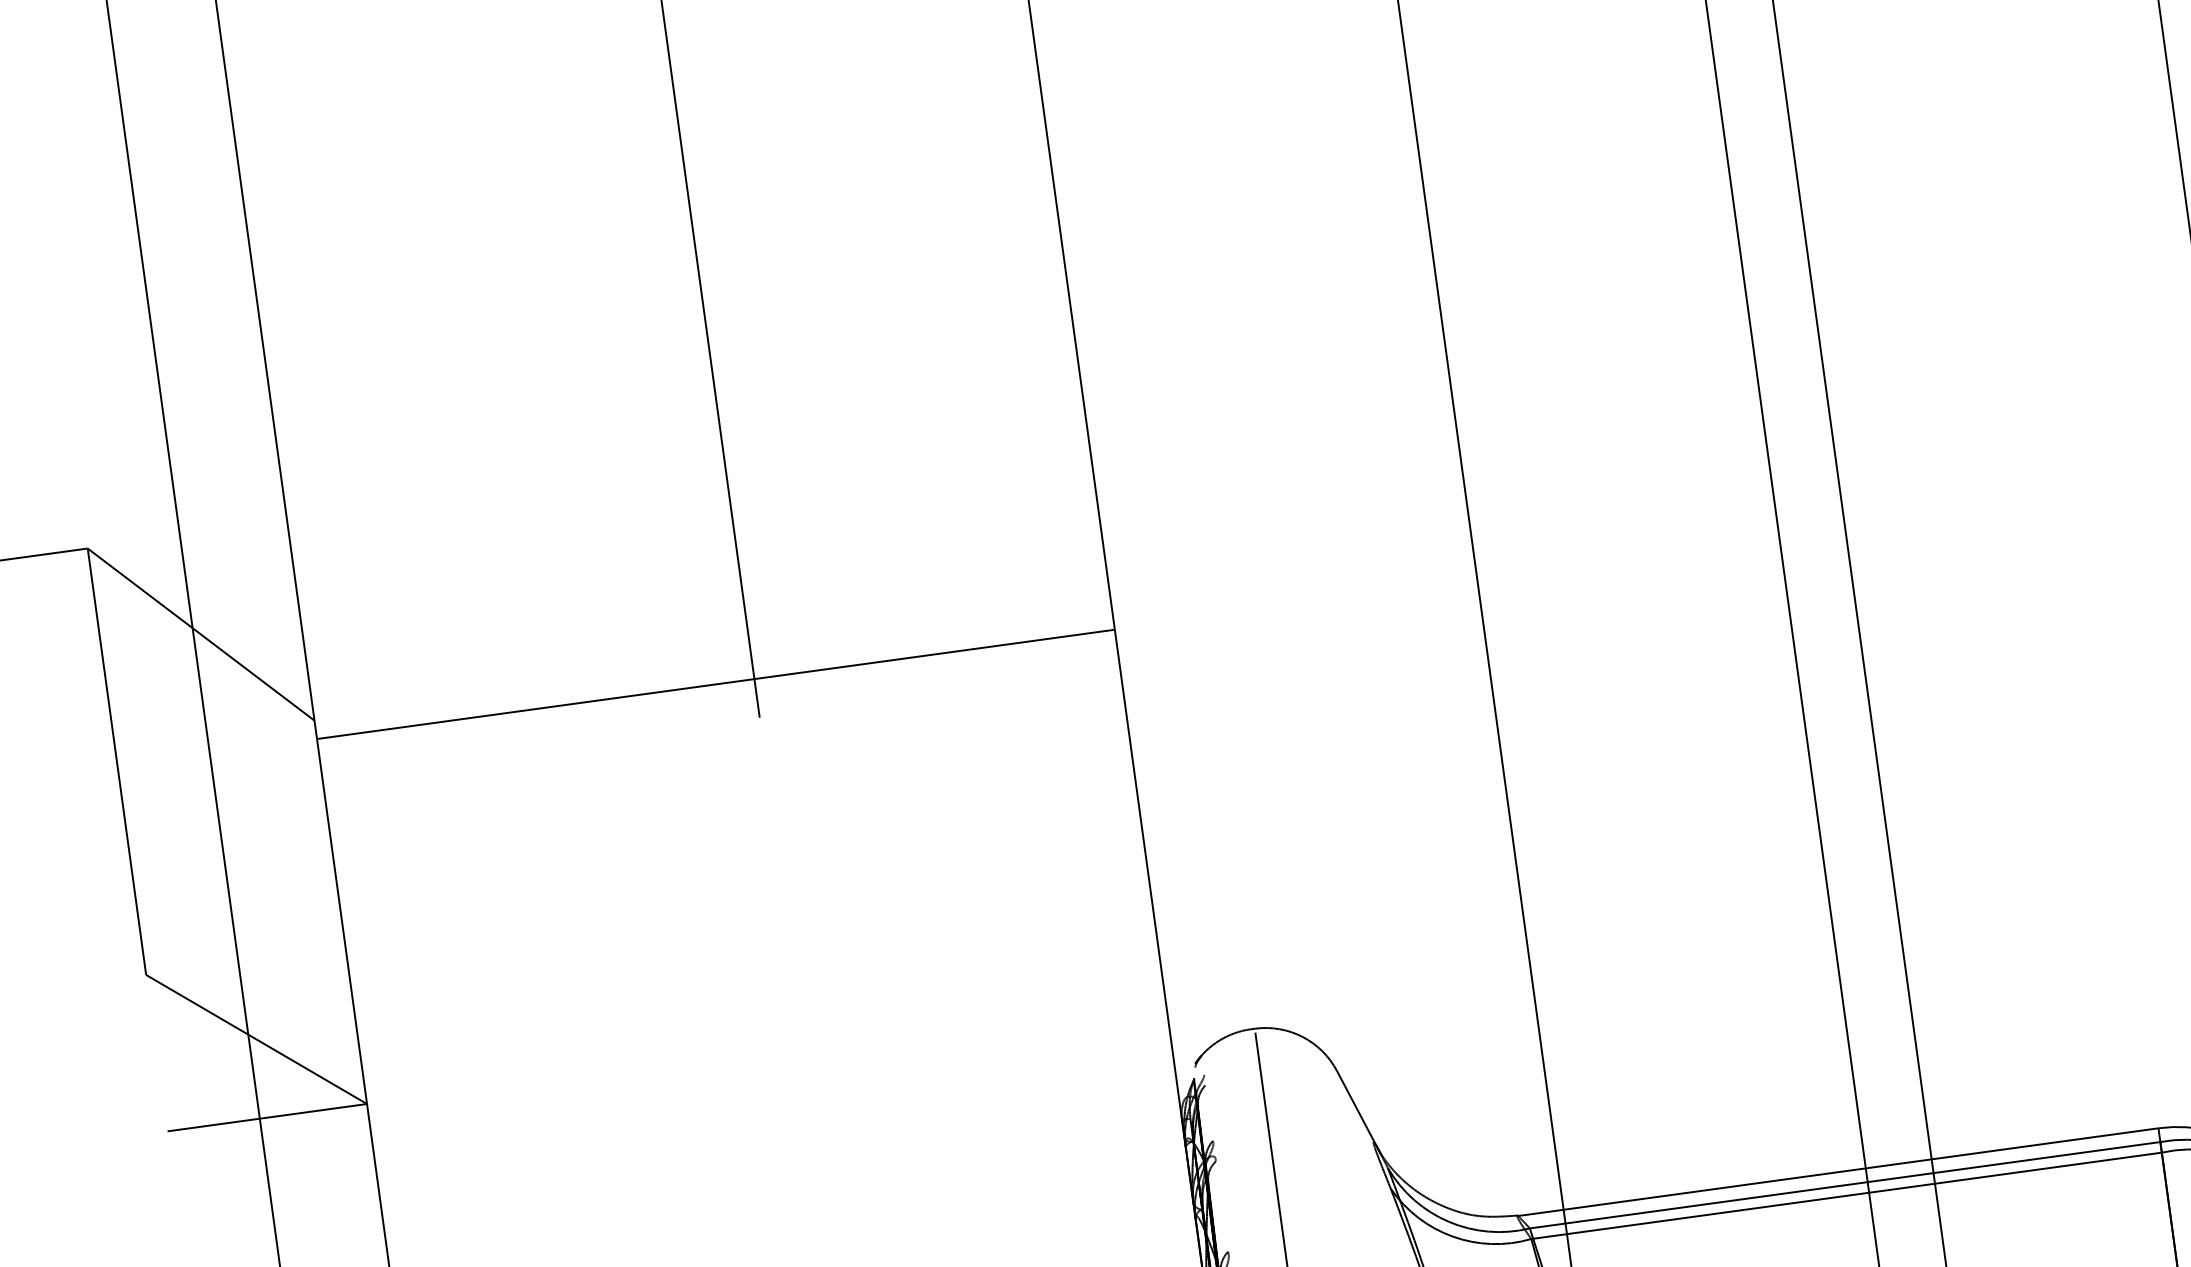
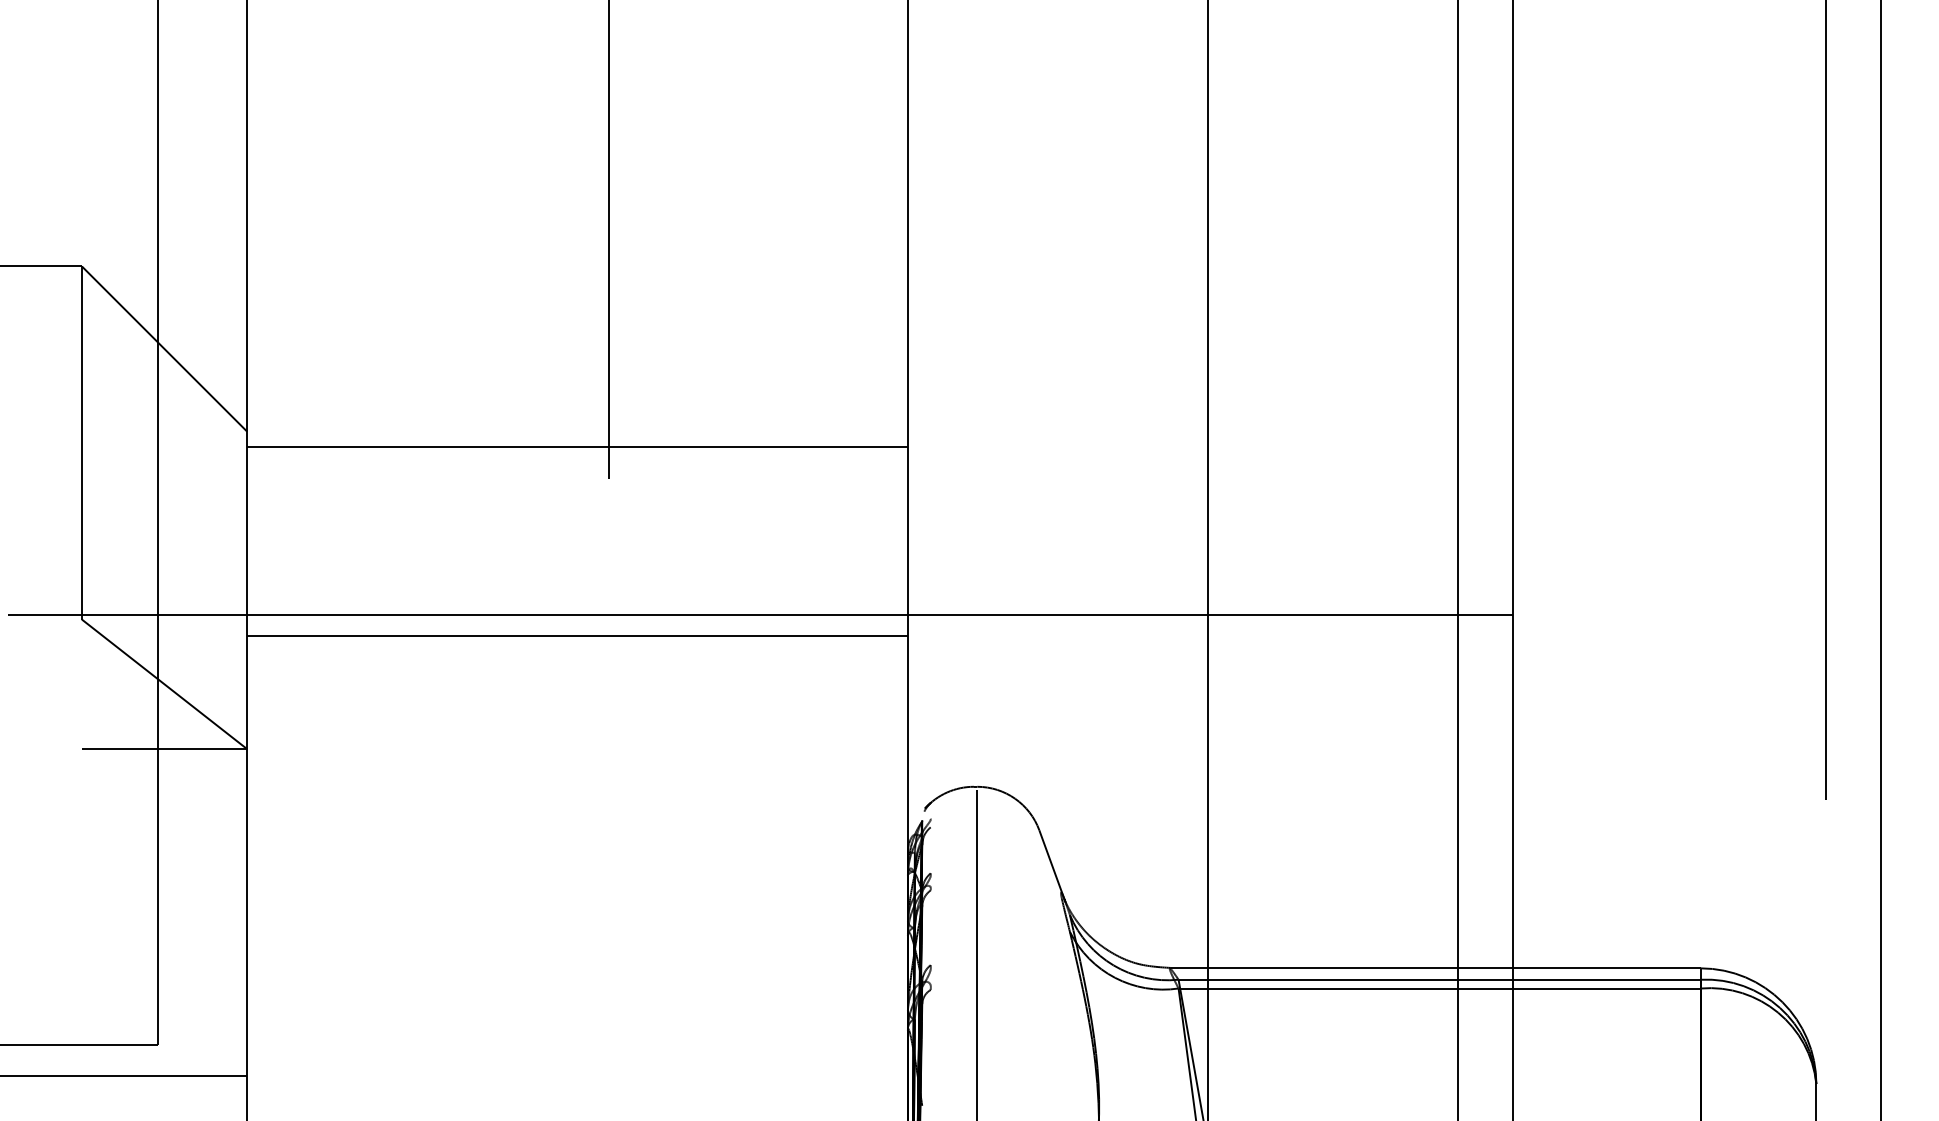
line: (964, 857) -> (760, 615), added
line: (747, 912) -> (577, 635), added

